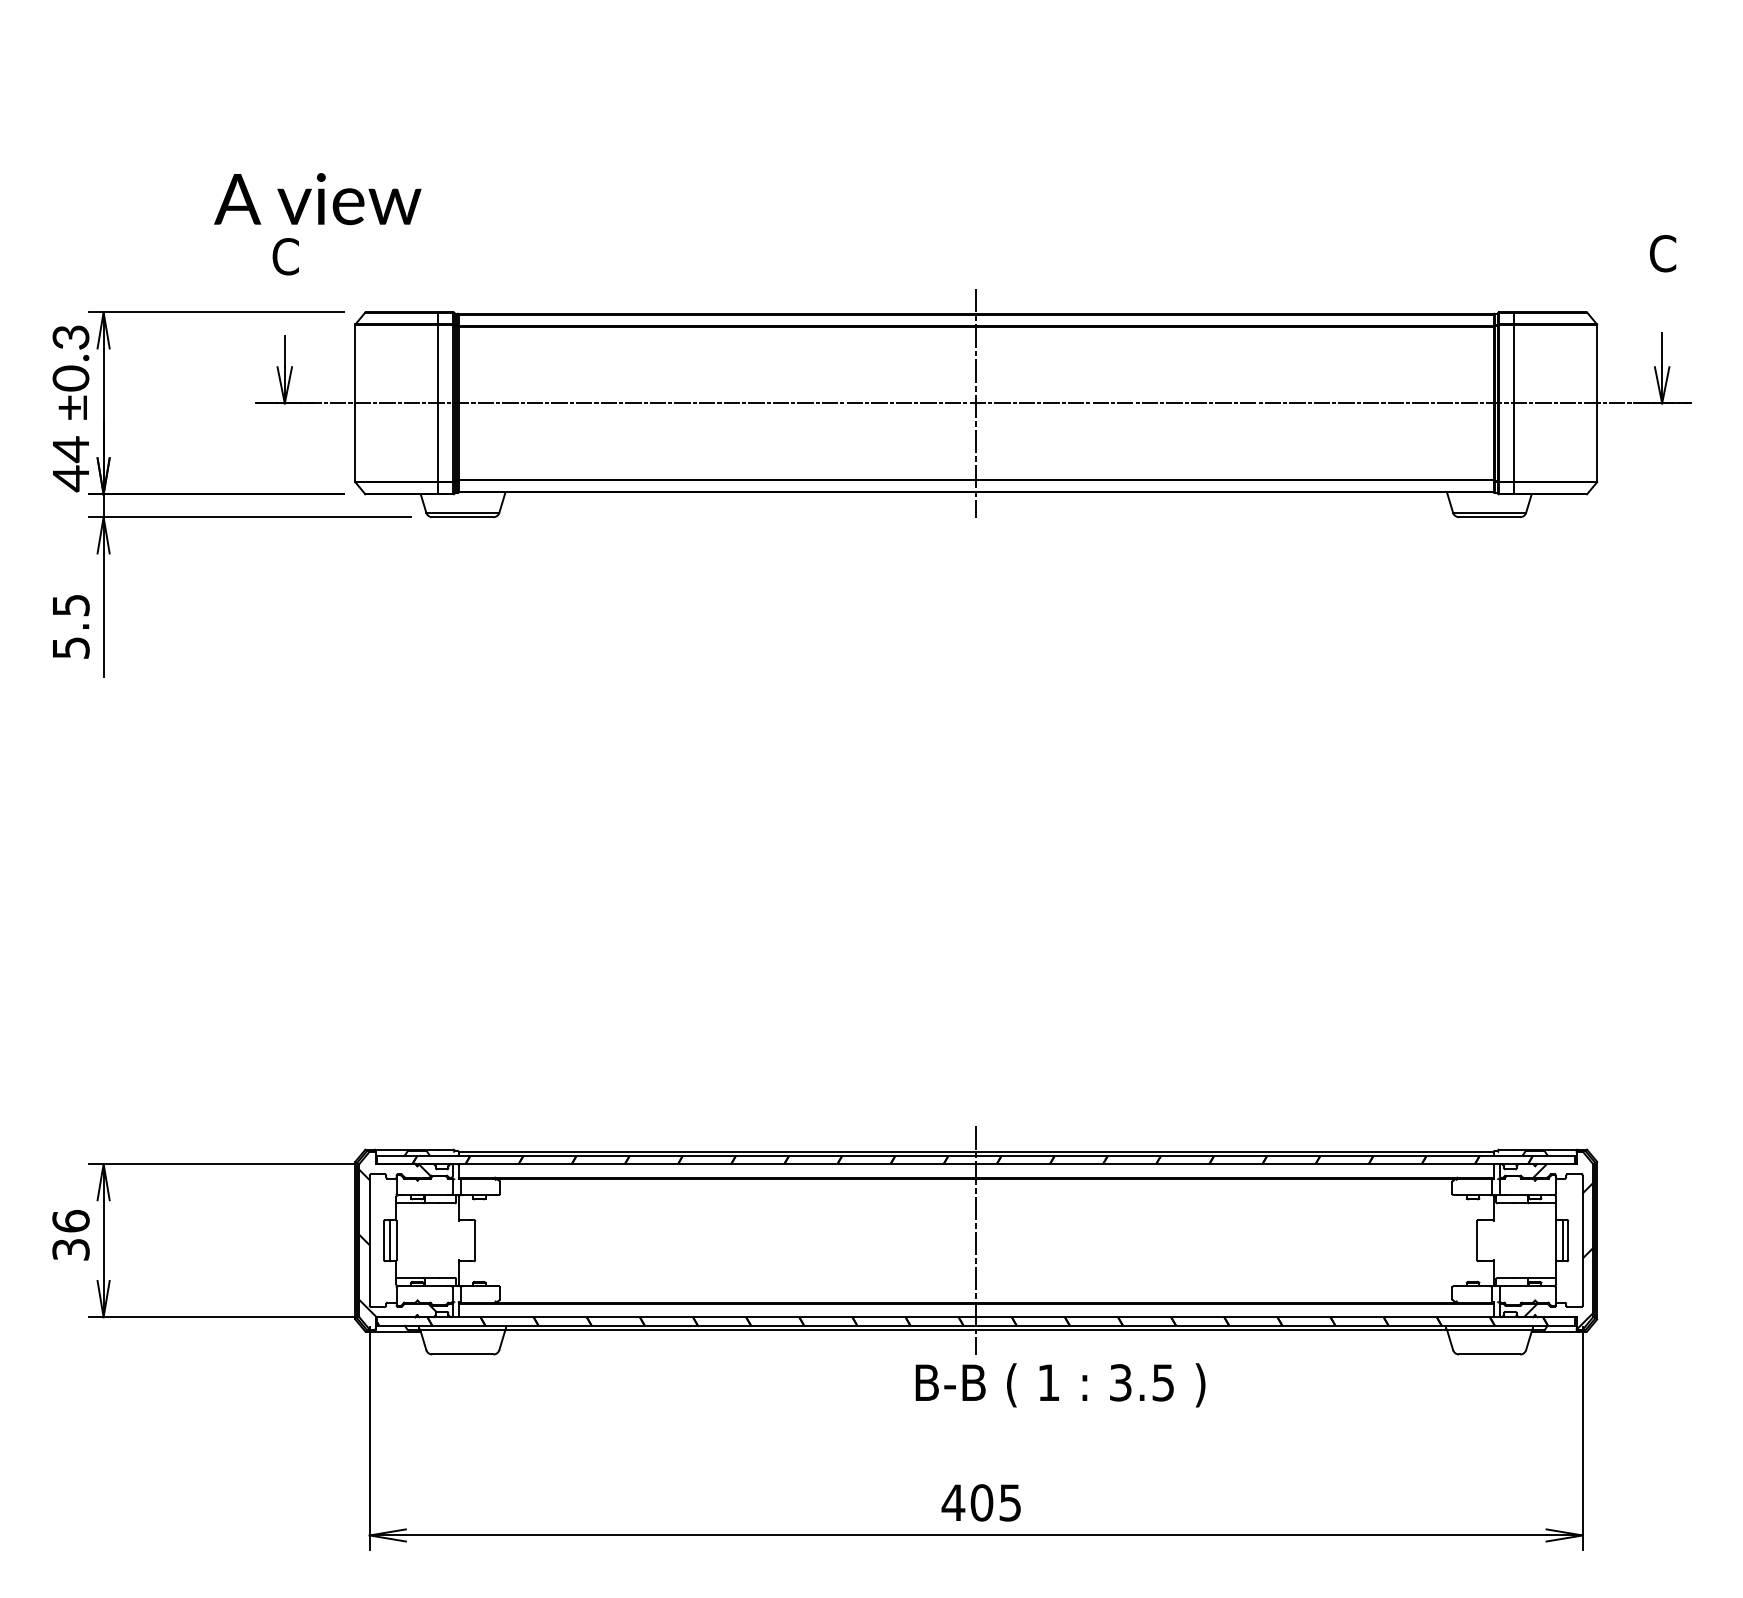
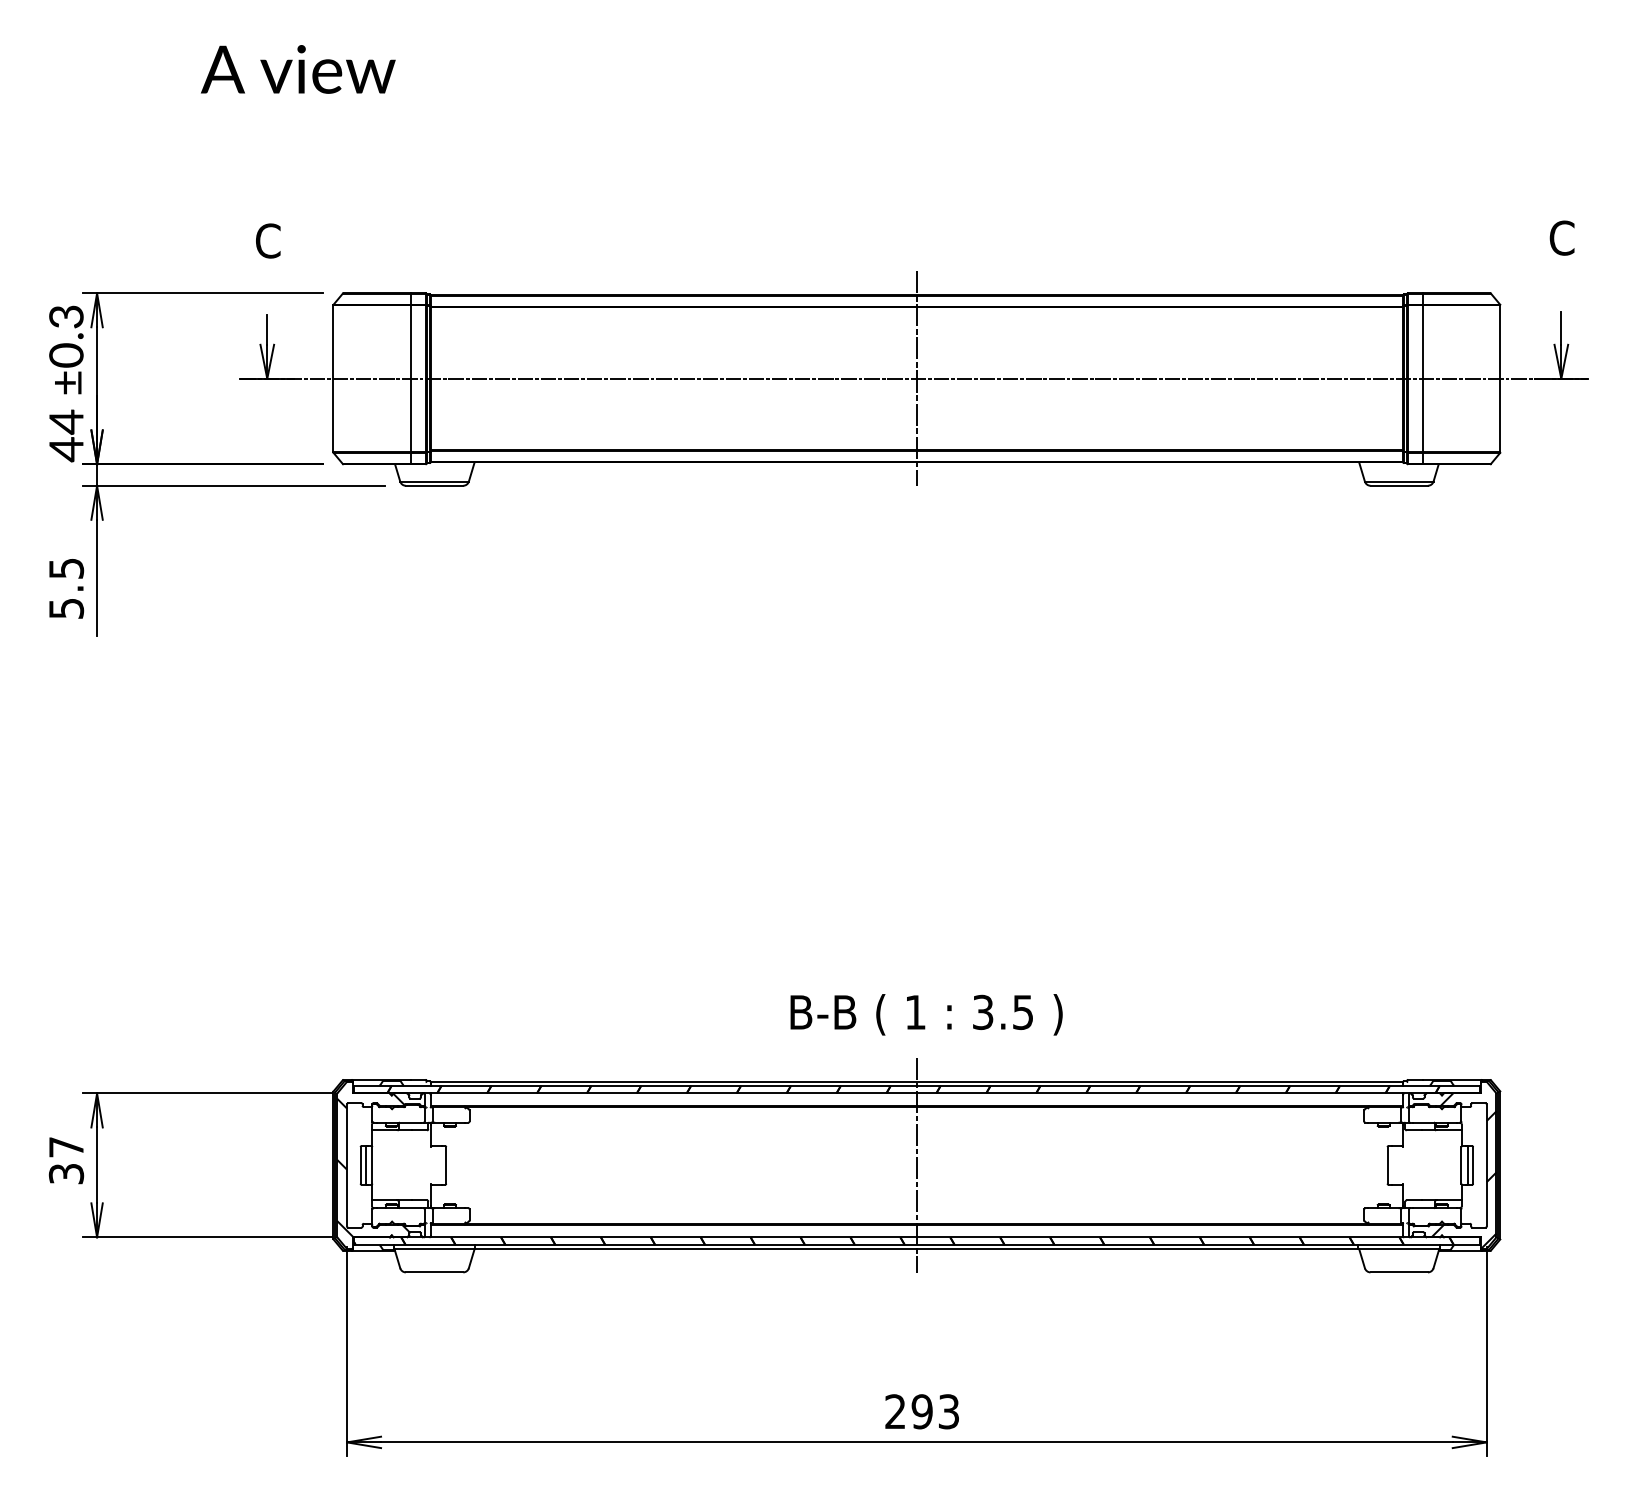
text: (317, 199) -> (298, 69), moved
text: (70, 1221) -> (65, 1147), 36 -> 37
text: (1060, 1385) -> (926, 1014), moved
text: (981, 1502) -> (921, 1411), 405 -> 293

